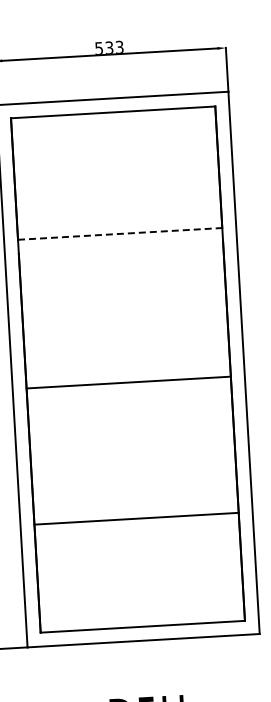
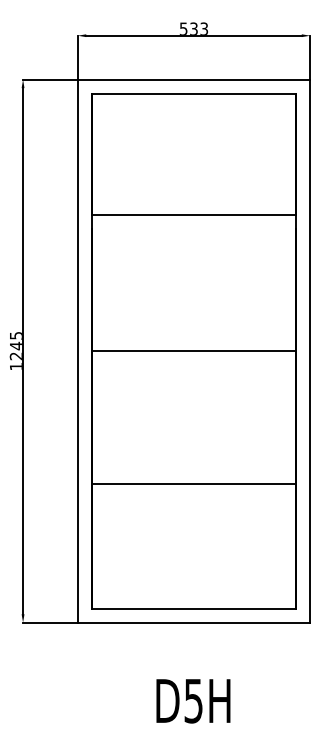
line: (120, 234) -> (194, 215), dashed -> solid
line: (128, 382) -> (193, 351), moved
line: (136, 518) -> (193, 483), moved

